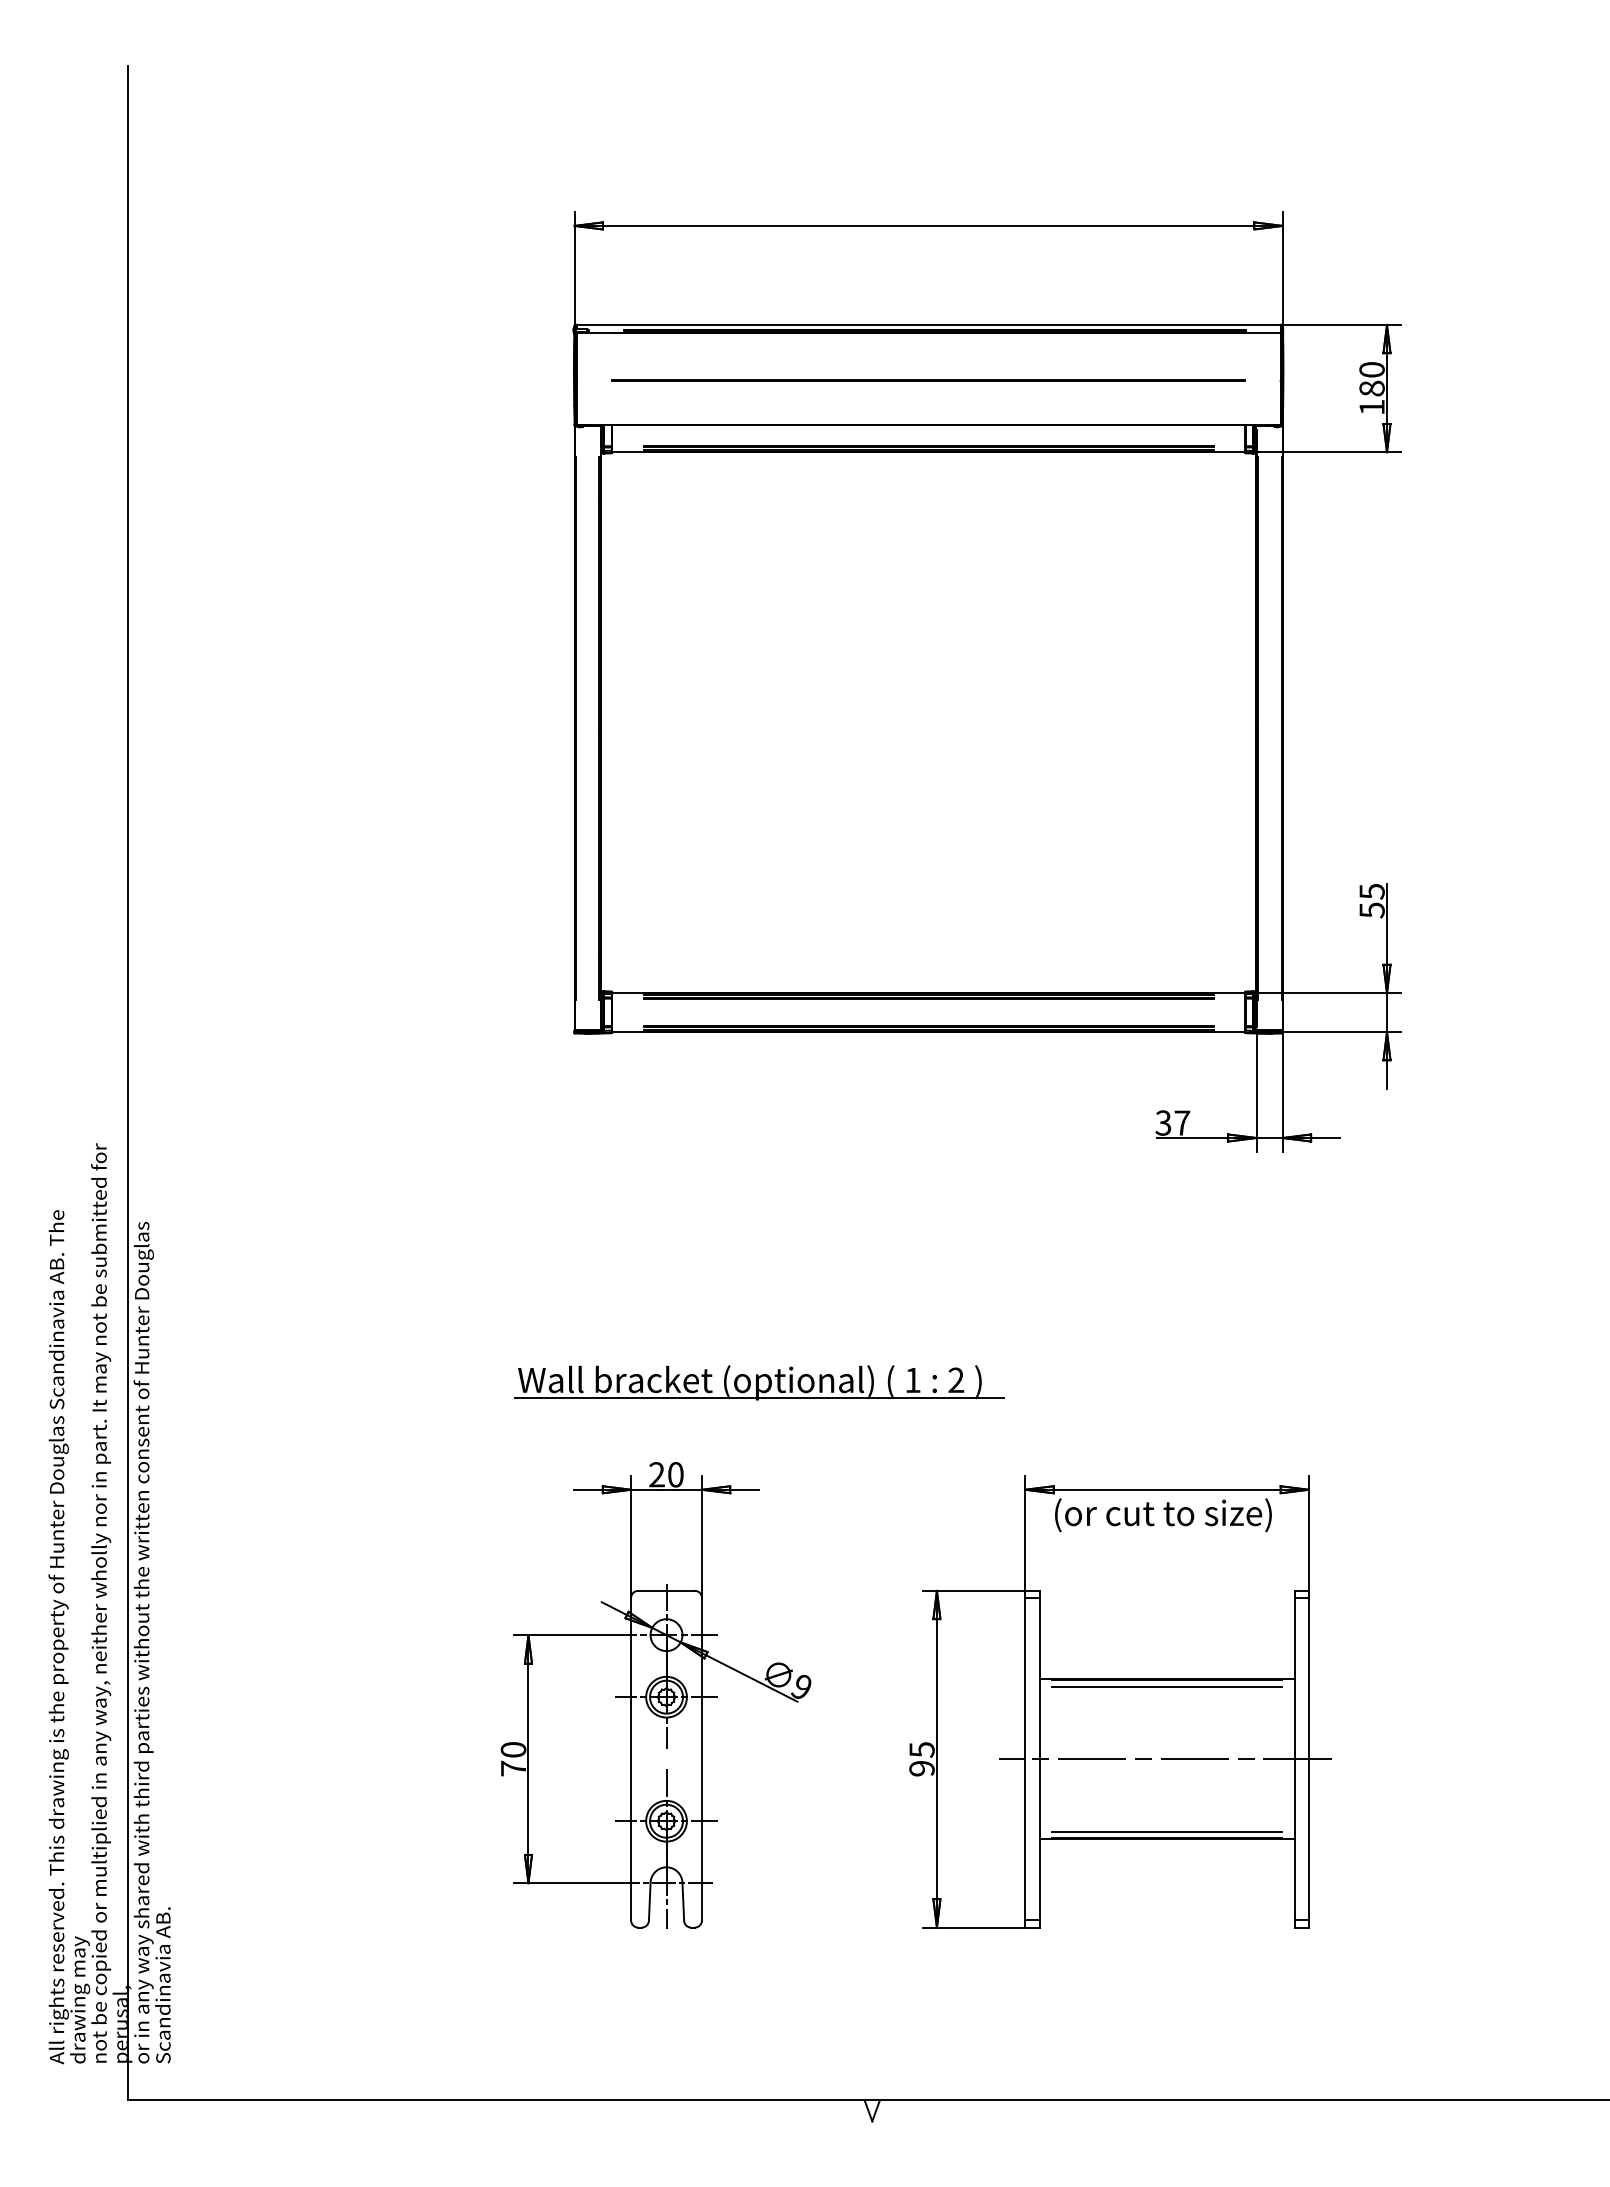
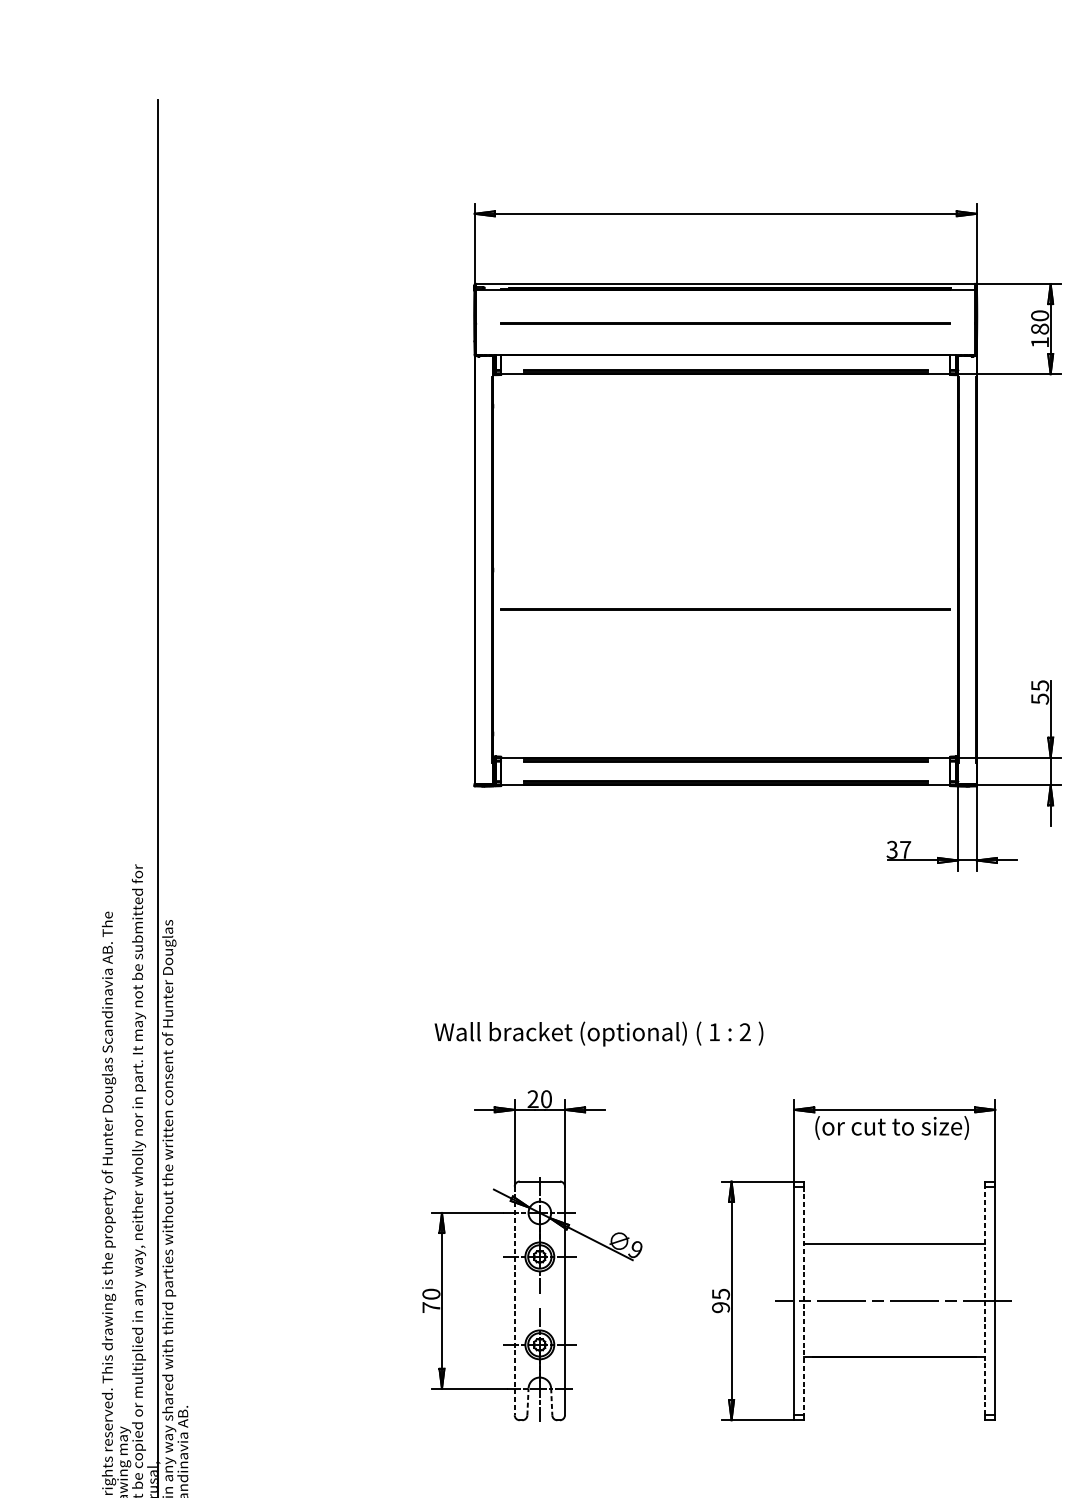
line: (928, 783) -> (725, 609), added
line: (759, 1398) -> (605, 1045), removed
line: (1166, 1680) -> (894, 1245), removed
line: (1166, 1686) -> (894, 1249), removed
line: (1294, 1758) -> (985, 1300), solid -> dashed
line: (631, 1759) -> (515, 1301), solid -> dashed
line: (1039, 1759) -> (804, 1301), solid -> dashed
line: (1166, 1831) -> (894, 1352), removed
line: (649, 1901) -> (527, 1401), solid -> dashed
line: (683, 1902) -> (551, 1402), solid -> dashed

